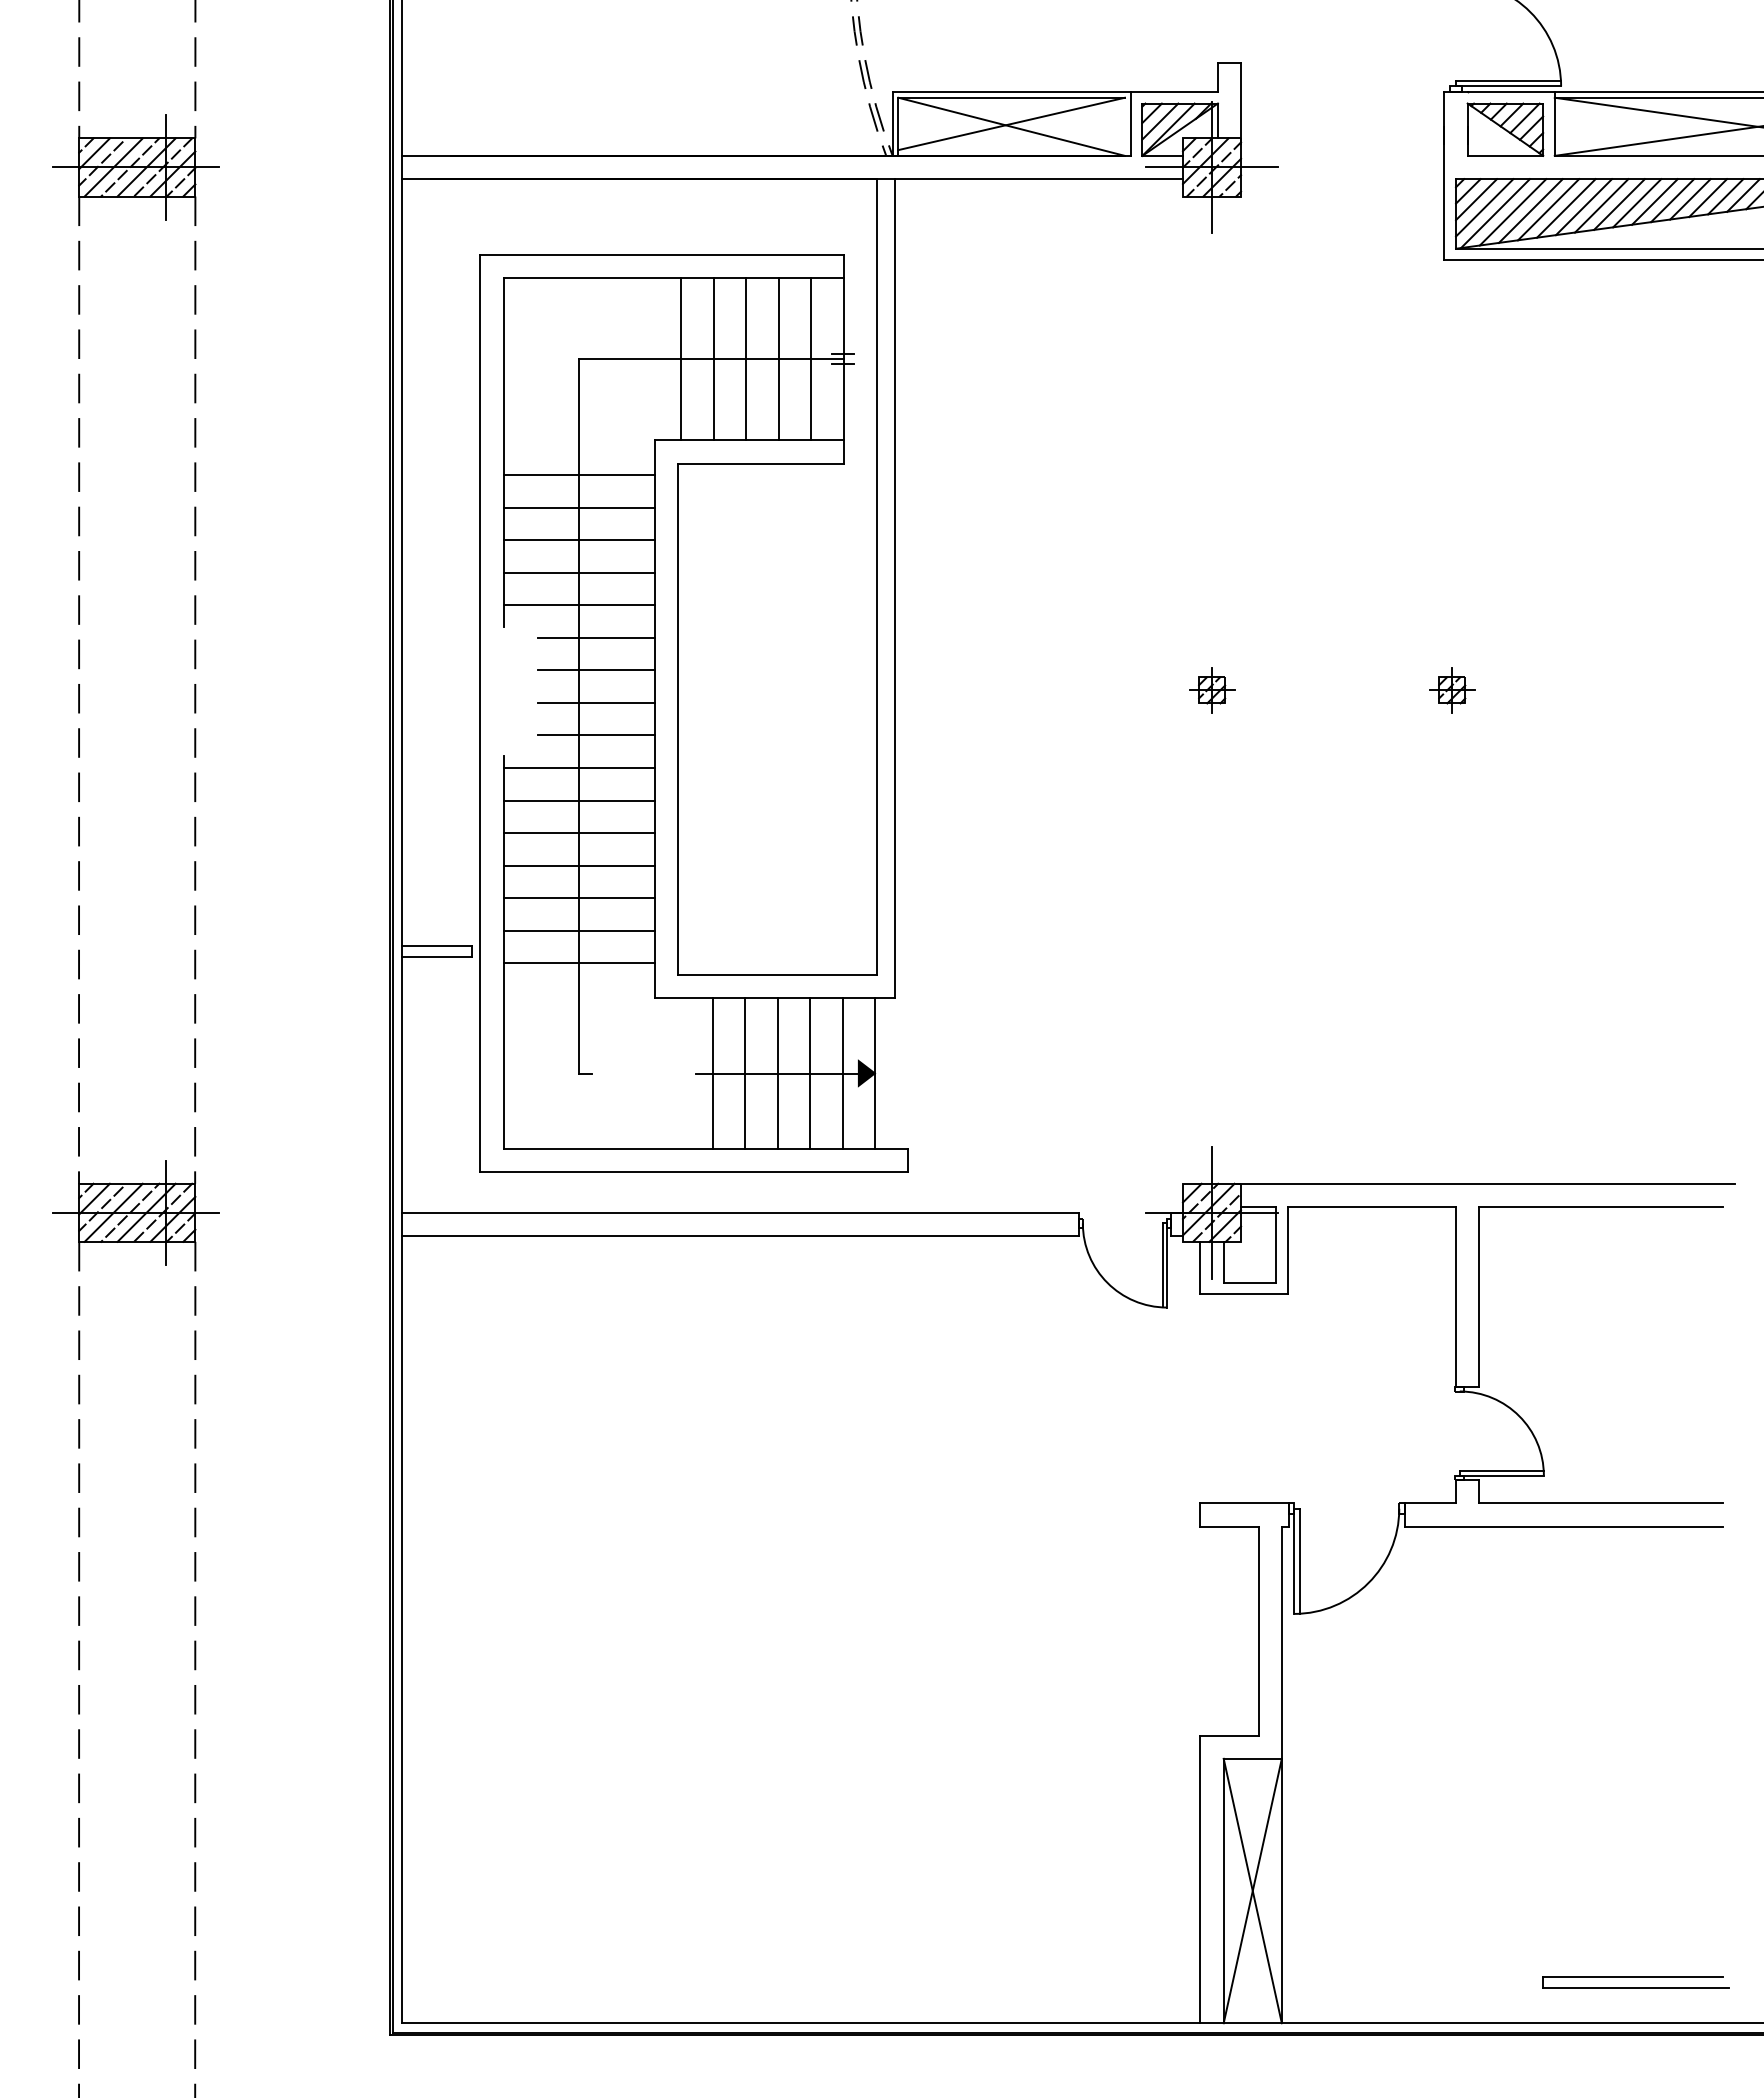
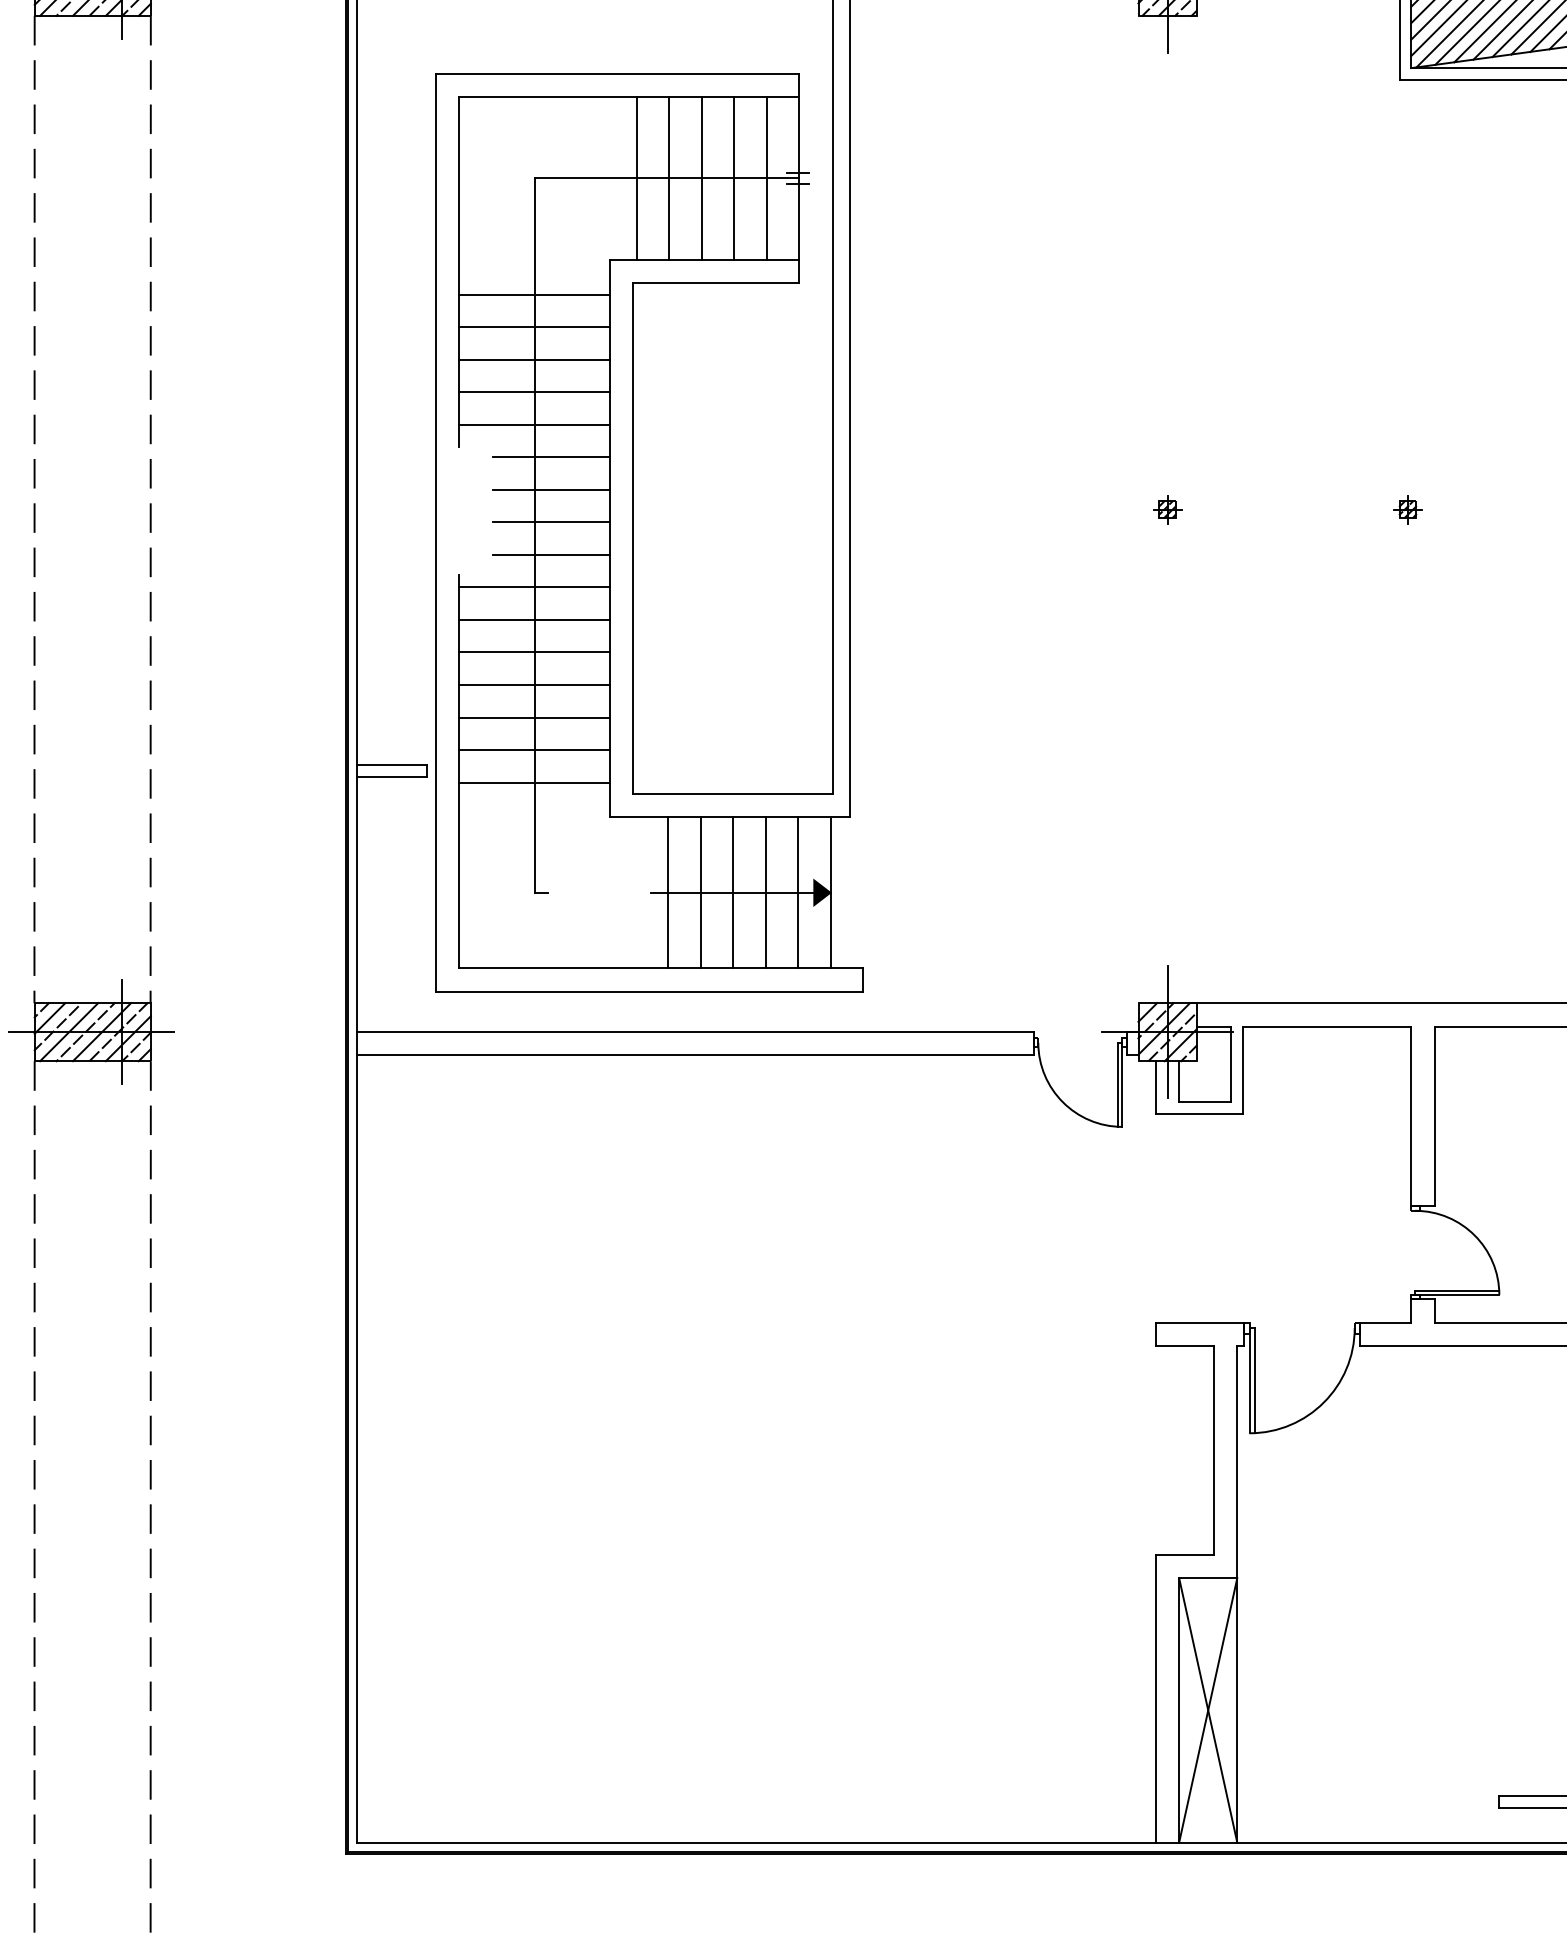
part: (1211, 689) -> (1166, 508), size x0.62
part: (1452, 689) -> (1407, 508), size x0.62

